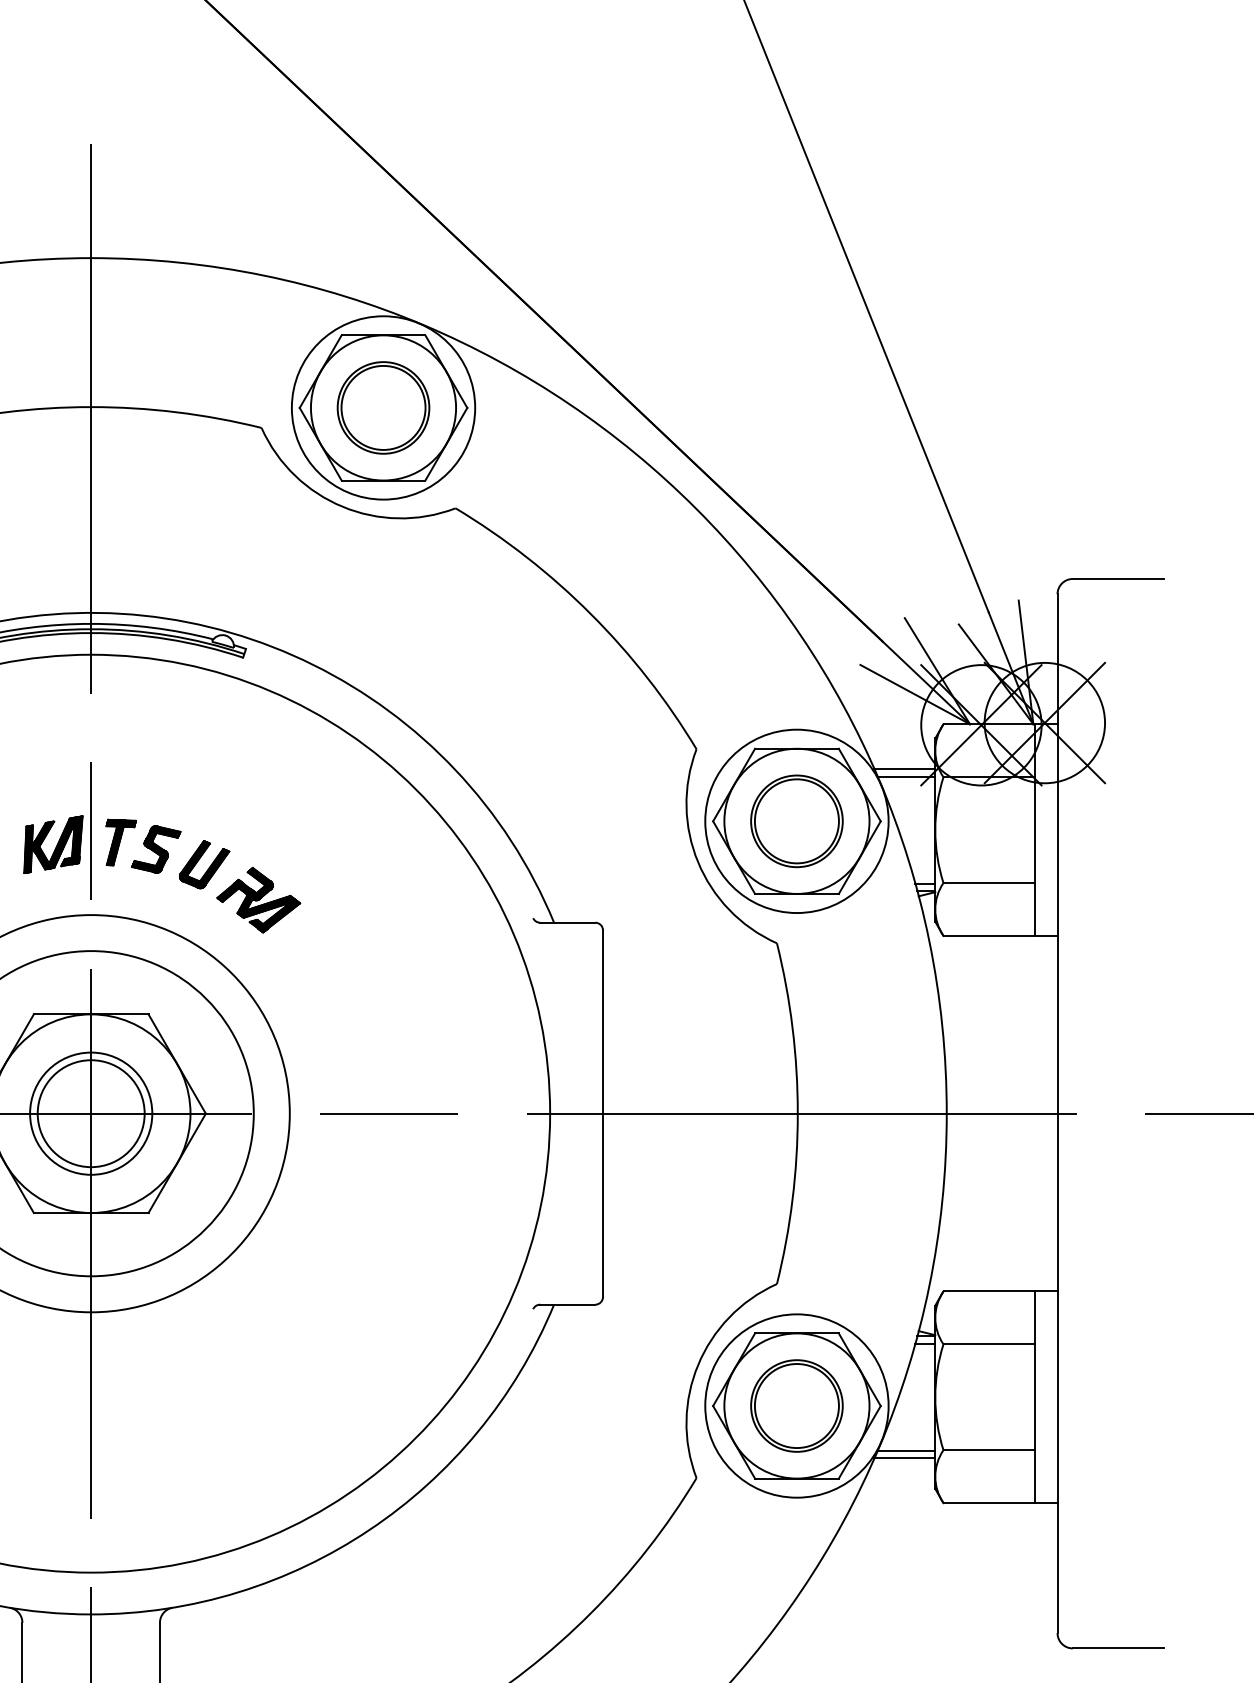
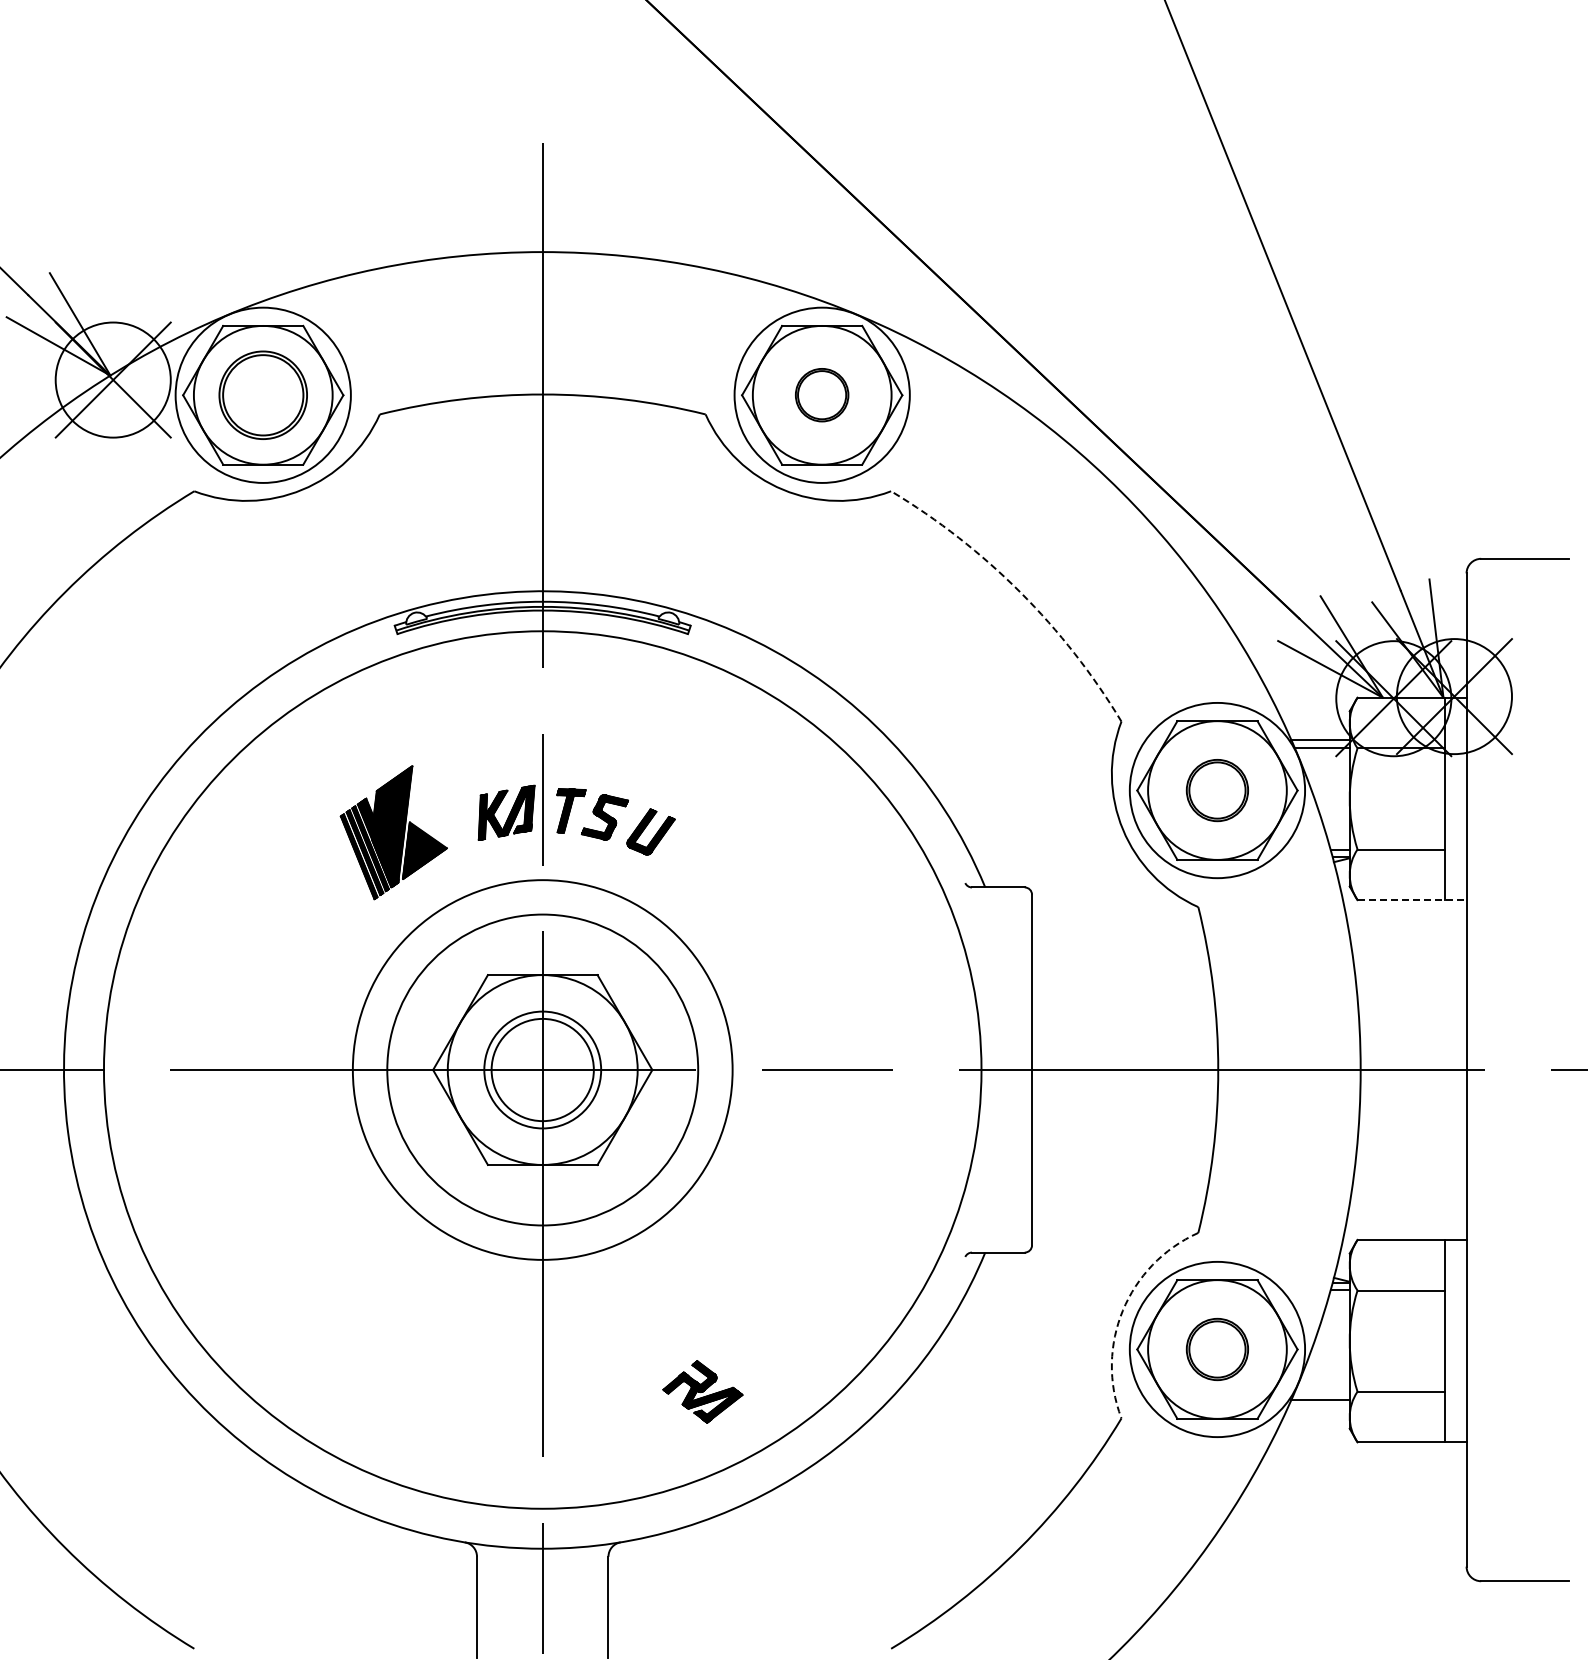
part: (382, 407) -> (821, 394), size x0.6
arc: (590, 614) -> (1020, 592), solid -> dashed
part: (796, 821) -> (1217, 790), size x0.7
part: (258, 899) -> (702, 1391), moved
line: (1000, 936) -> (1412, 900), solid -> dashed
arc: (697, 1365) -> (1122, 1310), solid -> dashed
part: (796, 1406) -> (1217, 1349), size x0.7
line: (905, 1451) -> (1321, 1392), removed

